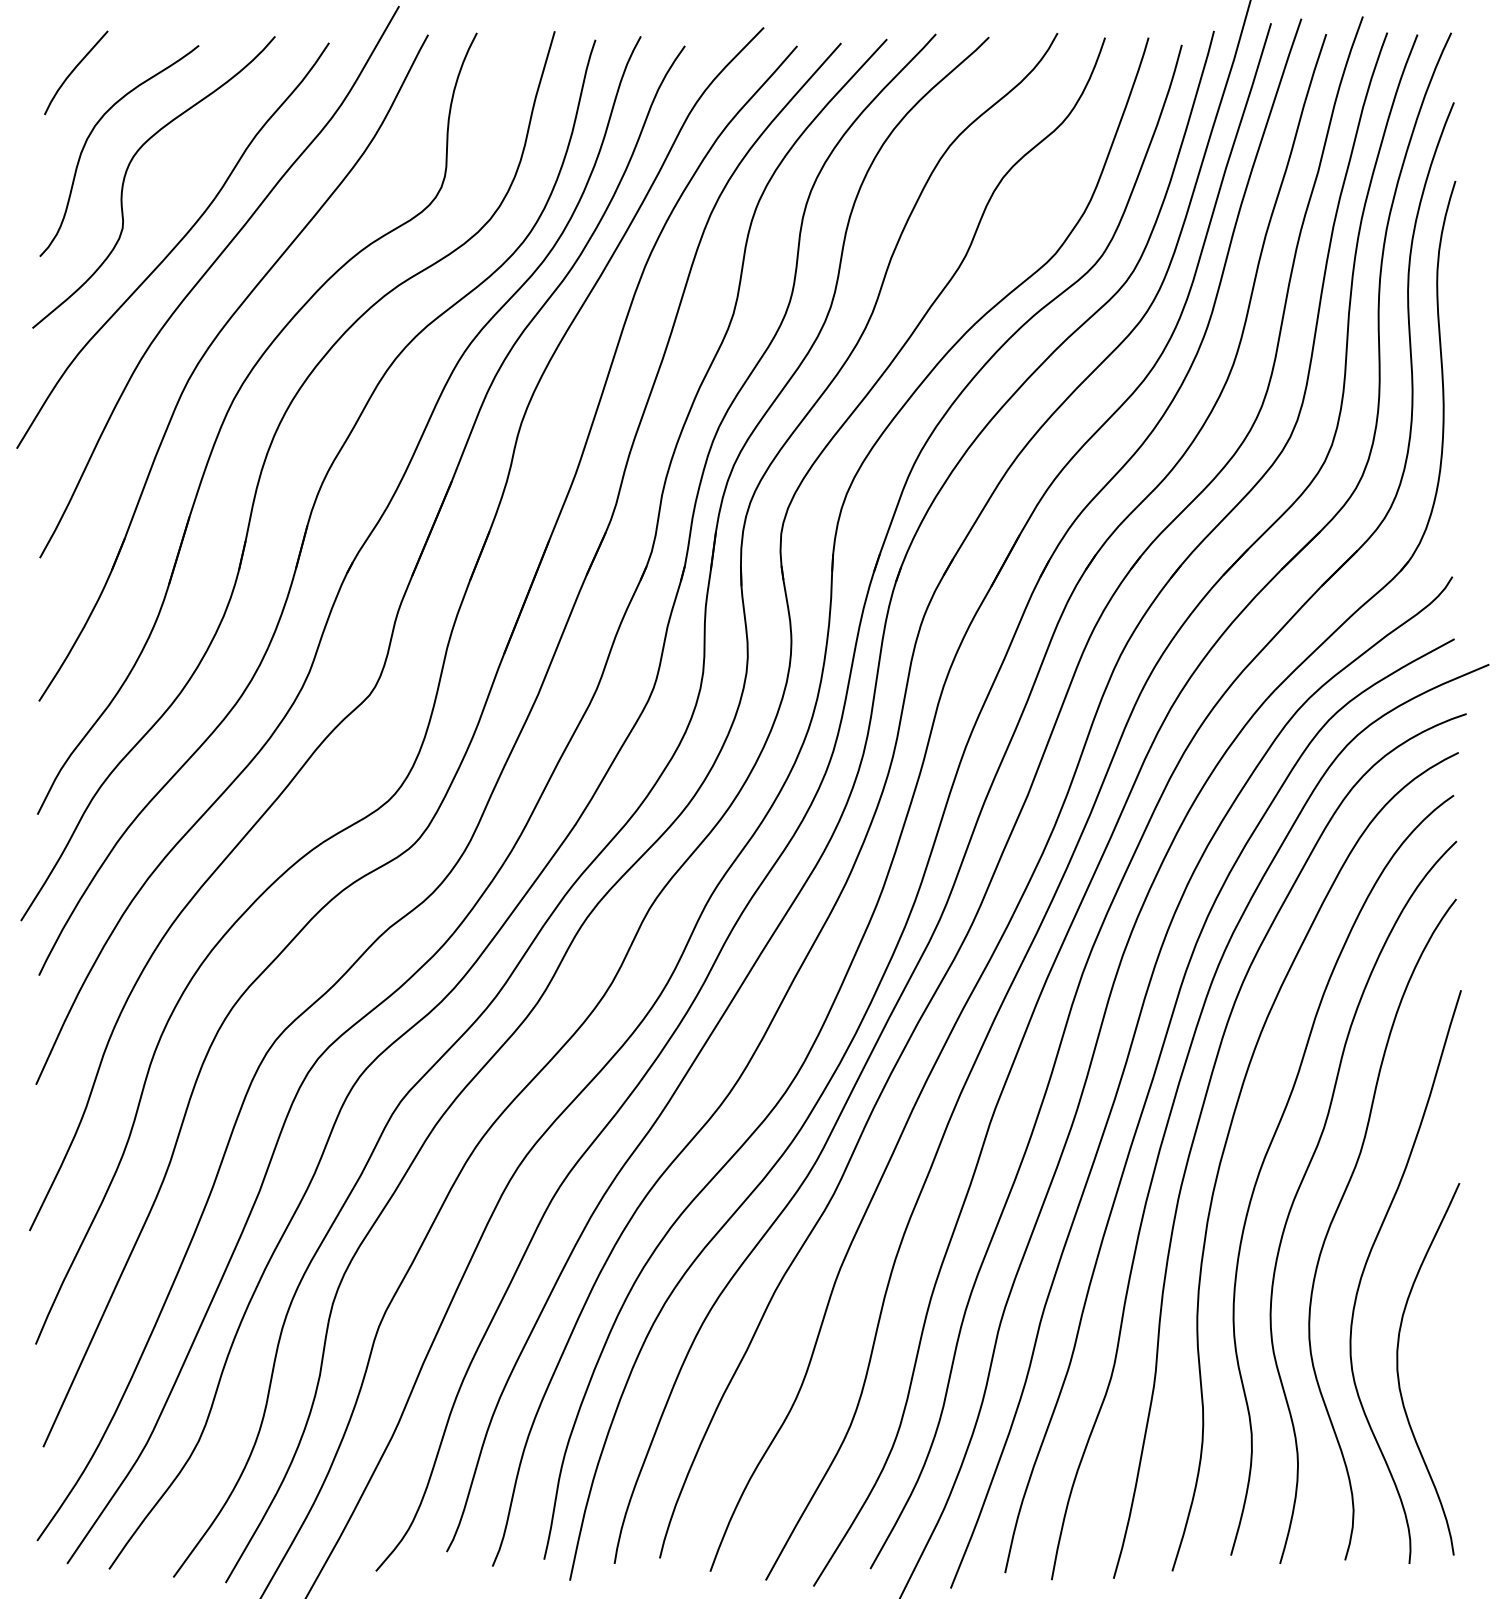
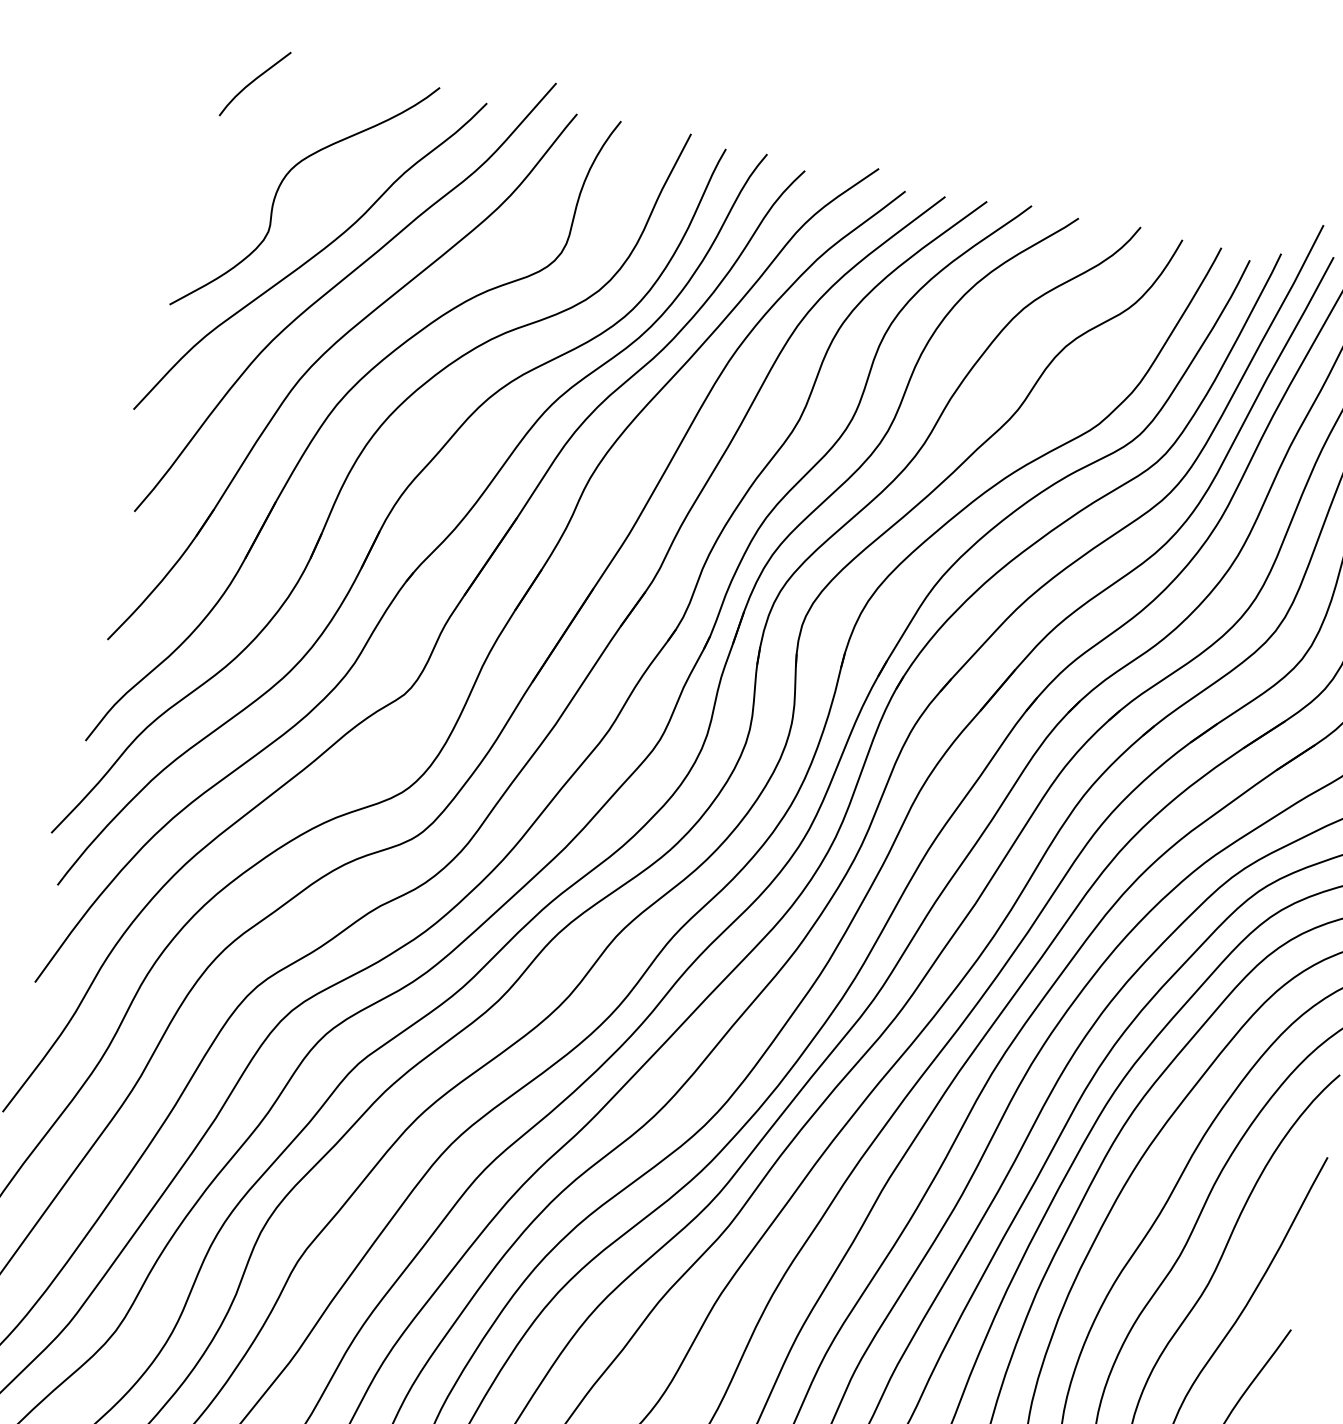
curve: (91, 134) -> (257, 141), removed

